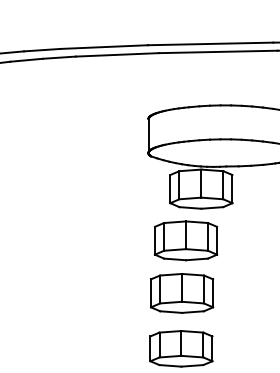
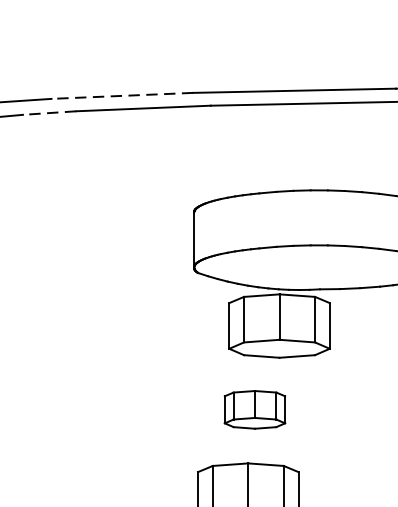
line: (104, 47) -> (122, 96), solid -> dashed
line: (58, 57) -> (48, 112), solid -> dashed
part: (186, 240) -> (255, 409), size x0.6

